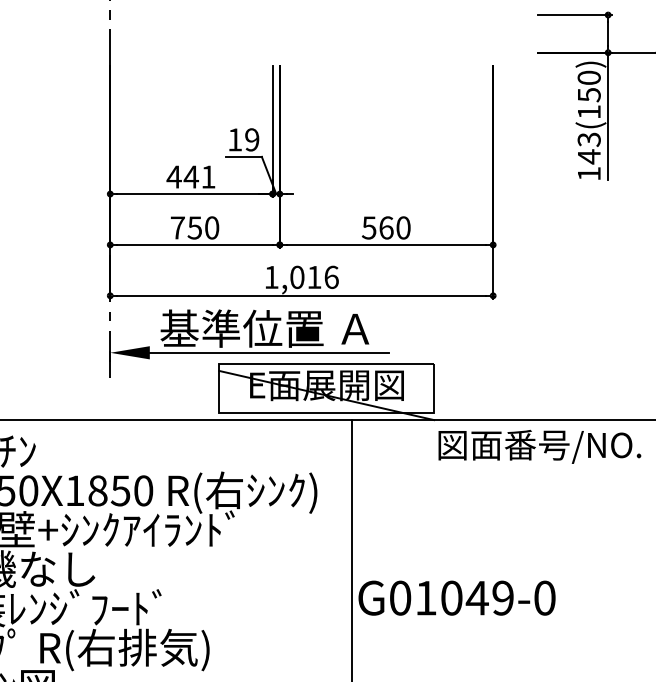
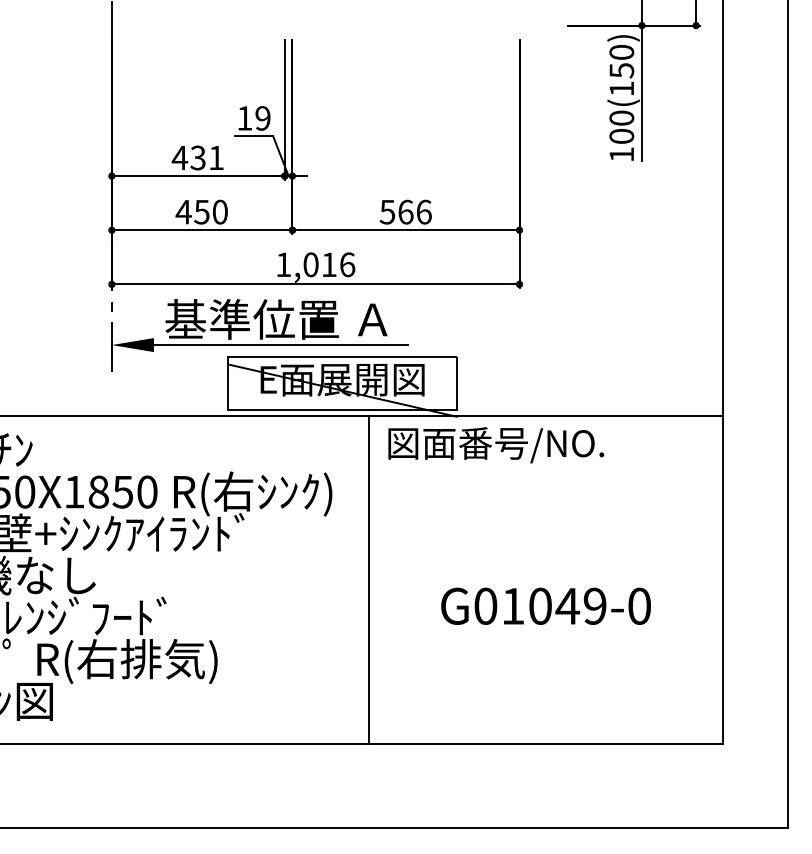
text: (588, 148) -> (621, 127), 143(150) -> 100(150)
text: (190, 176) -> (197, 157), 441 -> 431
text: (402, 227) -> (423, 211), 560 -> 566
text: (177, 228) -> (183, 212), 750 -> 450
text: (540, 447) -> (496, 445), moved
text: (456, 597) -> (545, 605), moved

